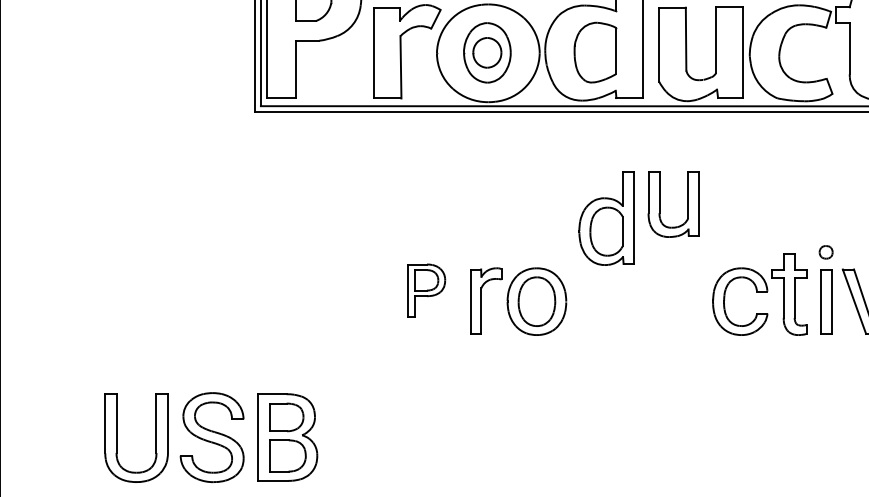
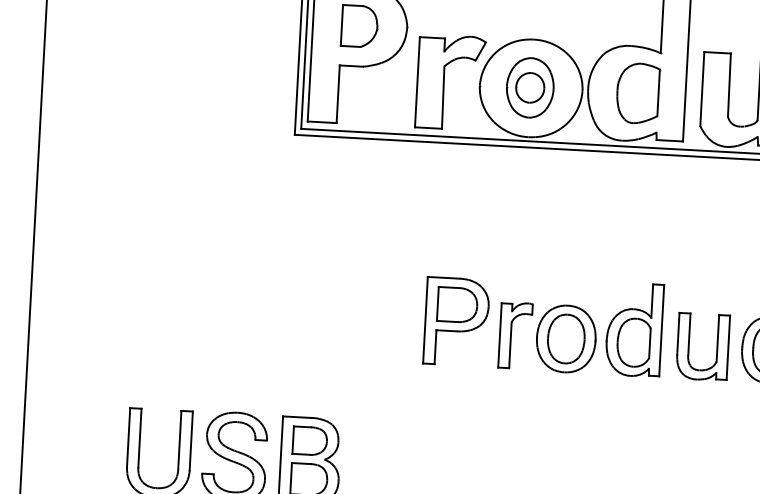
part: (660, 204) -> (689, 346), moved
part: (606, 218) -> (634, 329), moved
part: (426, 290) -> (456, 321), size x1.67

